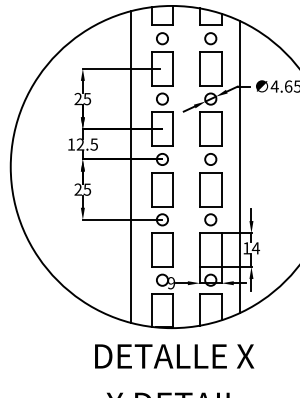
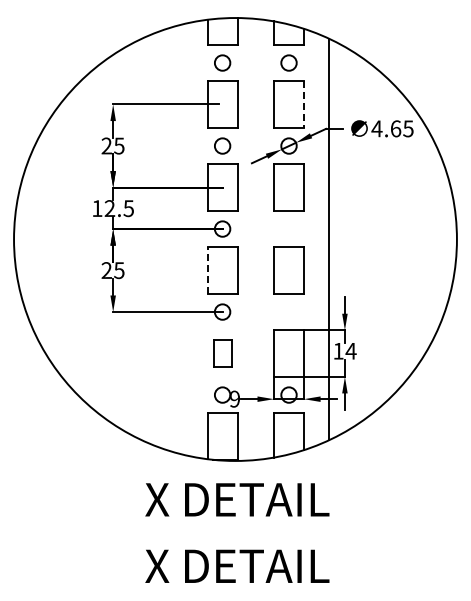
line: (221, 69) -> (303, 105), solid -> dashed
circle: (210, 159) -> (288, 228), removed
line: (131, 167) -> (179, 239), removed
line: (151, 189) -> (207, 270), solid -> dashed
circle: (210, 219) -> (288, 311), removed
part: (162, 249) -> (222, 353), size x0.6
text: (174, 356) -> (238, 499), DETALLE X -> X DETAIL

